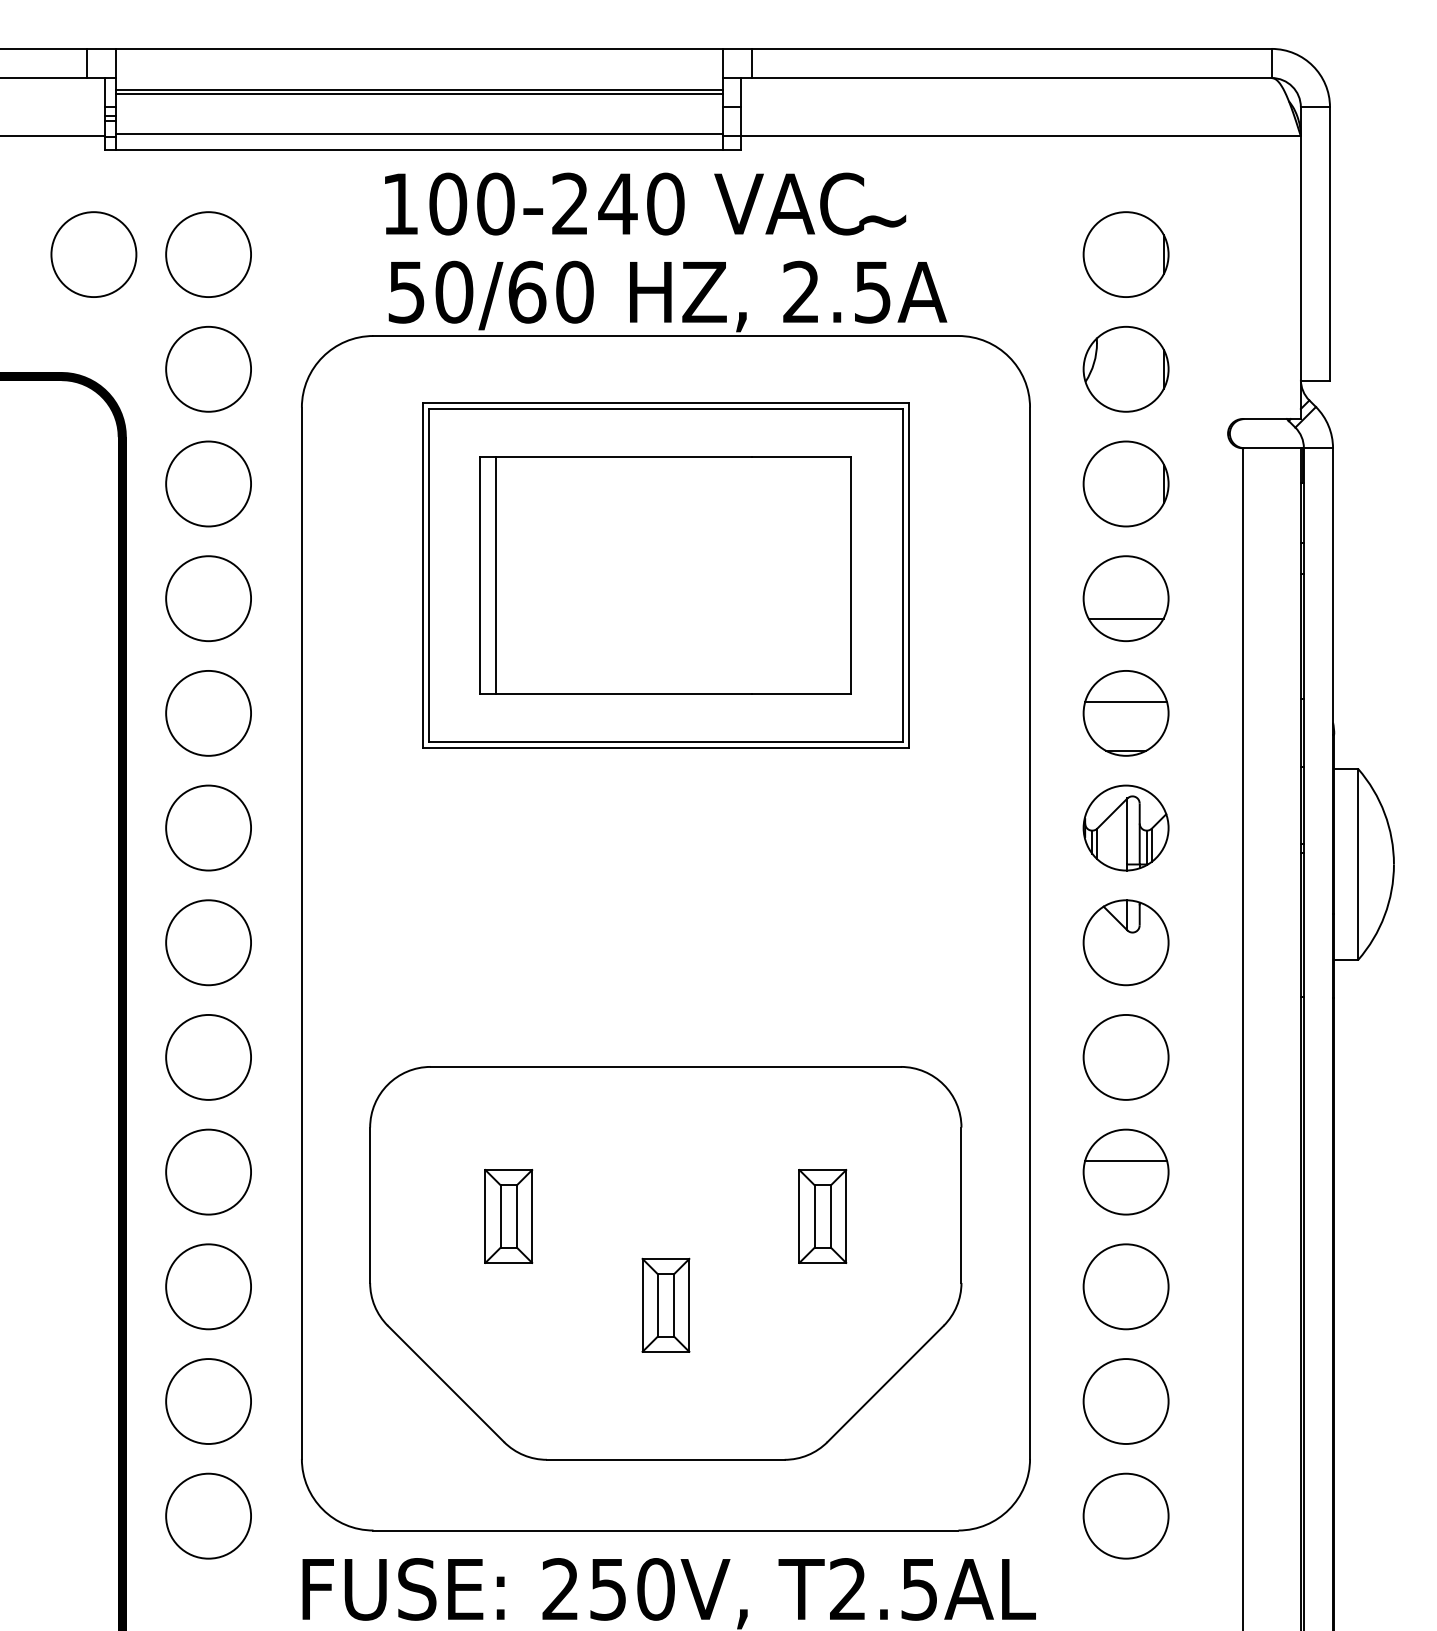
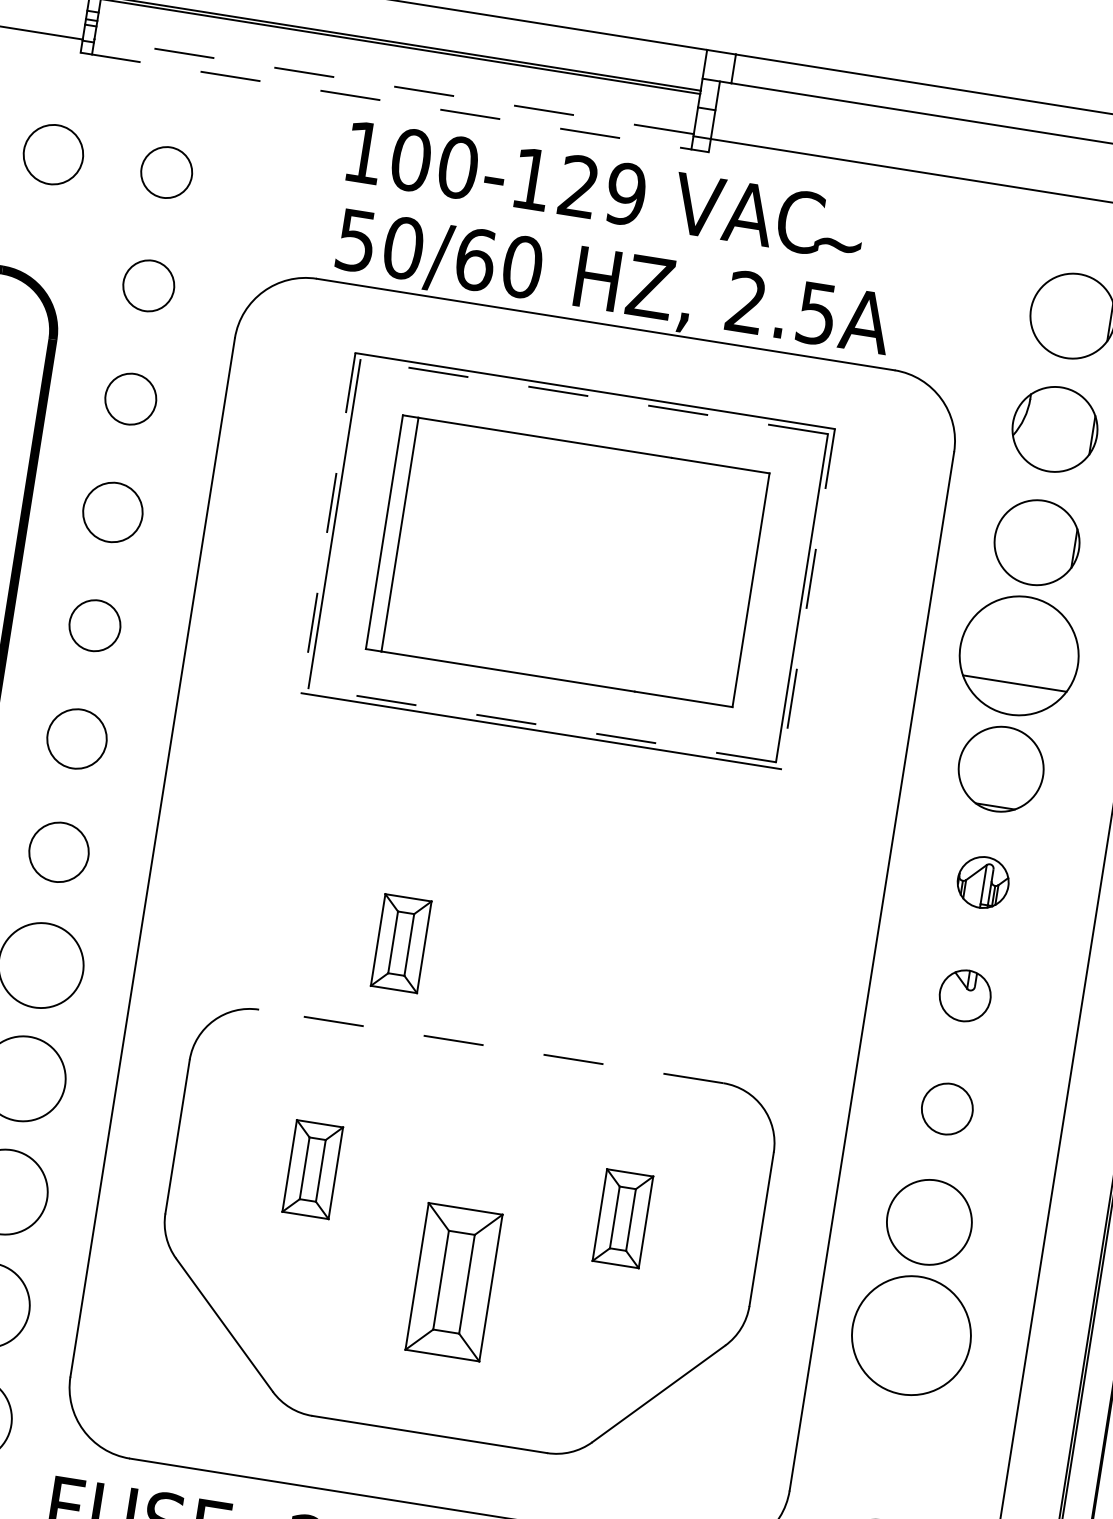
line: (419, 134) -> (393, 86), solid -> dashed
line: (422, 149) -> (394, 102), solid -> dashed
text: (618, 203) -> (579, 186), 100-240 -> 100-129
circle: (93, 254) -> (53, 154), size x0.7
circle: (208, 254) -> (166, 172), size x0.6
circle: (208, 368) -> (148, 285), size x0.6
line: (665, 409) -> (593, 397), solid -> dashed
circle: (208, 483) -> (130, 398), size x0.6
line: (423, 576) -> (328, 524), solid -> dashed
line: (908, 576) -> (807, 600), solid -> dashed
circle: (208, 598) -> (112, 512), size x0.7
part: (1125, 598) -> (1018, 655), size x1.4
line: (1126, 702) -> (1003, 758), removed
circle: (208, 712) -> (95, 624), size x0.6
line: (665, 741) -> (541, 724), solid -> dashed
circle: (208, 827) -> (77, 738), size x0.7
part: (1125, 827) -> (982, 881), size x0.6
circle: (208, 942) -> (59, 852), size x0.7
part: (1125, 942) -> (964, 995), size x0.6
part: (560, 979) -> (400, 943), added
circle: (1125, 1056) -> (946, 1108), size x0.6
line: (665, 1066) -> (490, 1045), solid -> dashed
line: (1126, 1160) -> (931, 1210), removed
circle: (1125, 1286) -> (910, 1335), size x1.4
part: (665, 1304) -> (453, 1281), size x1.6
circle: (1125, 1401) -> (892, 1448), removed

